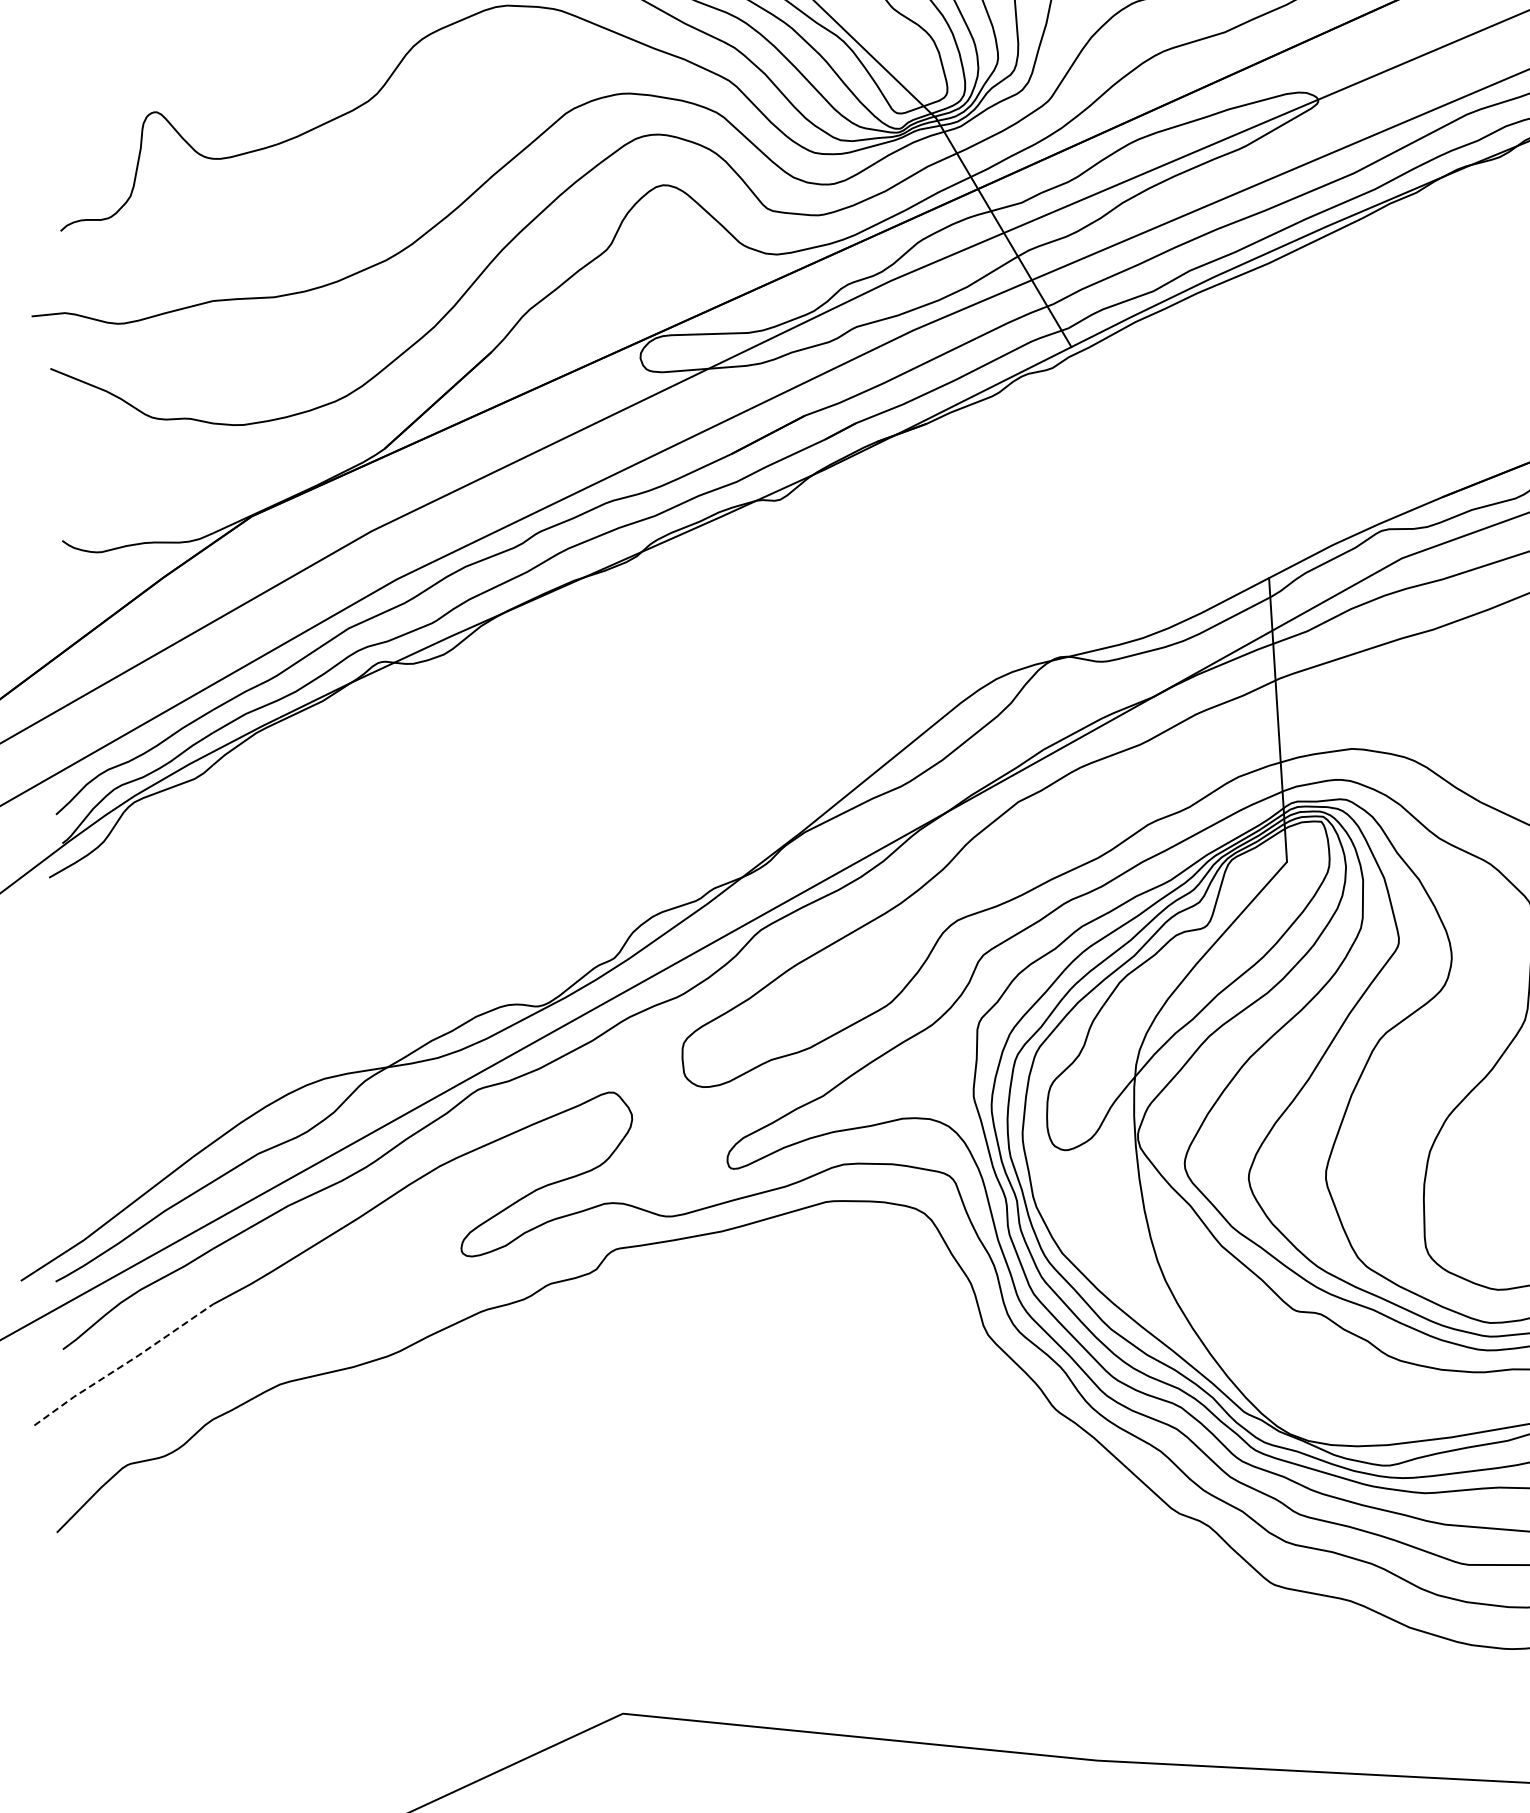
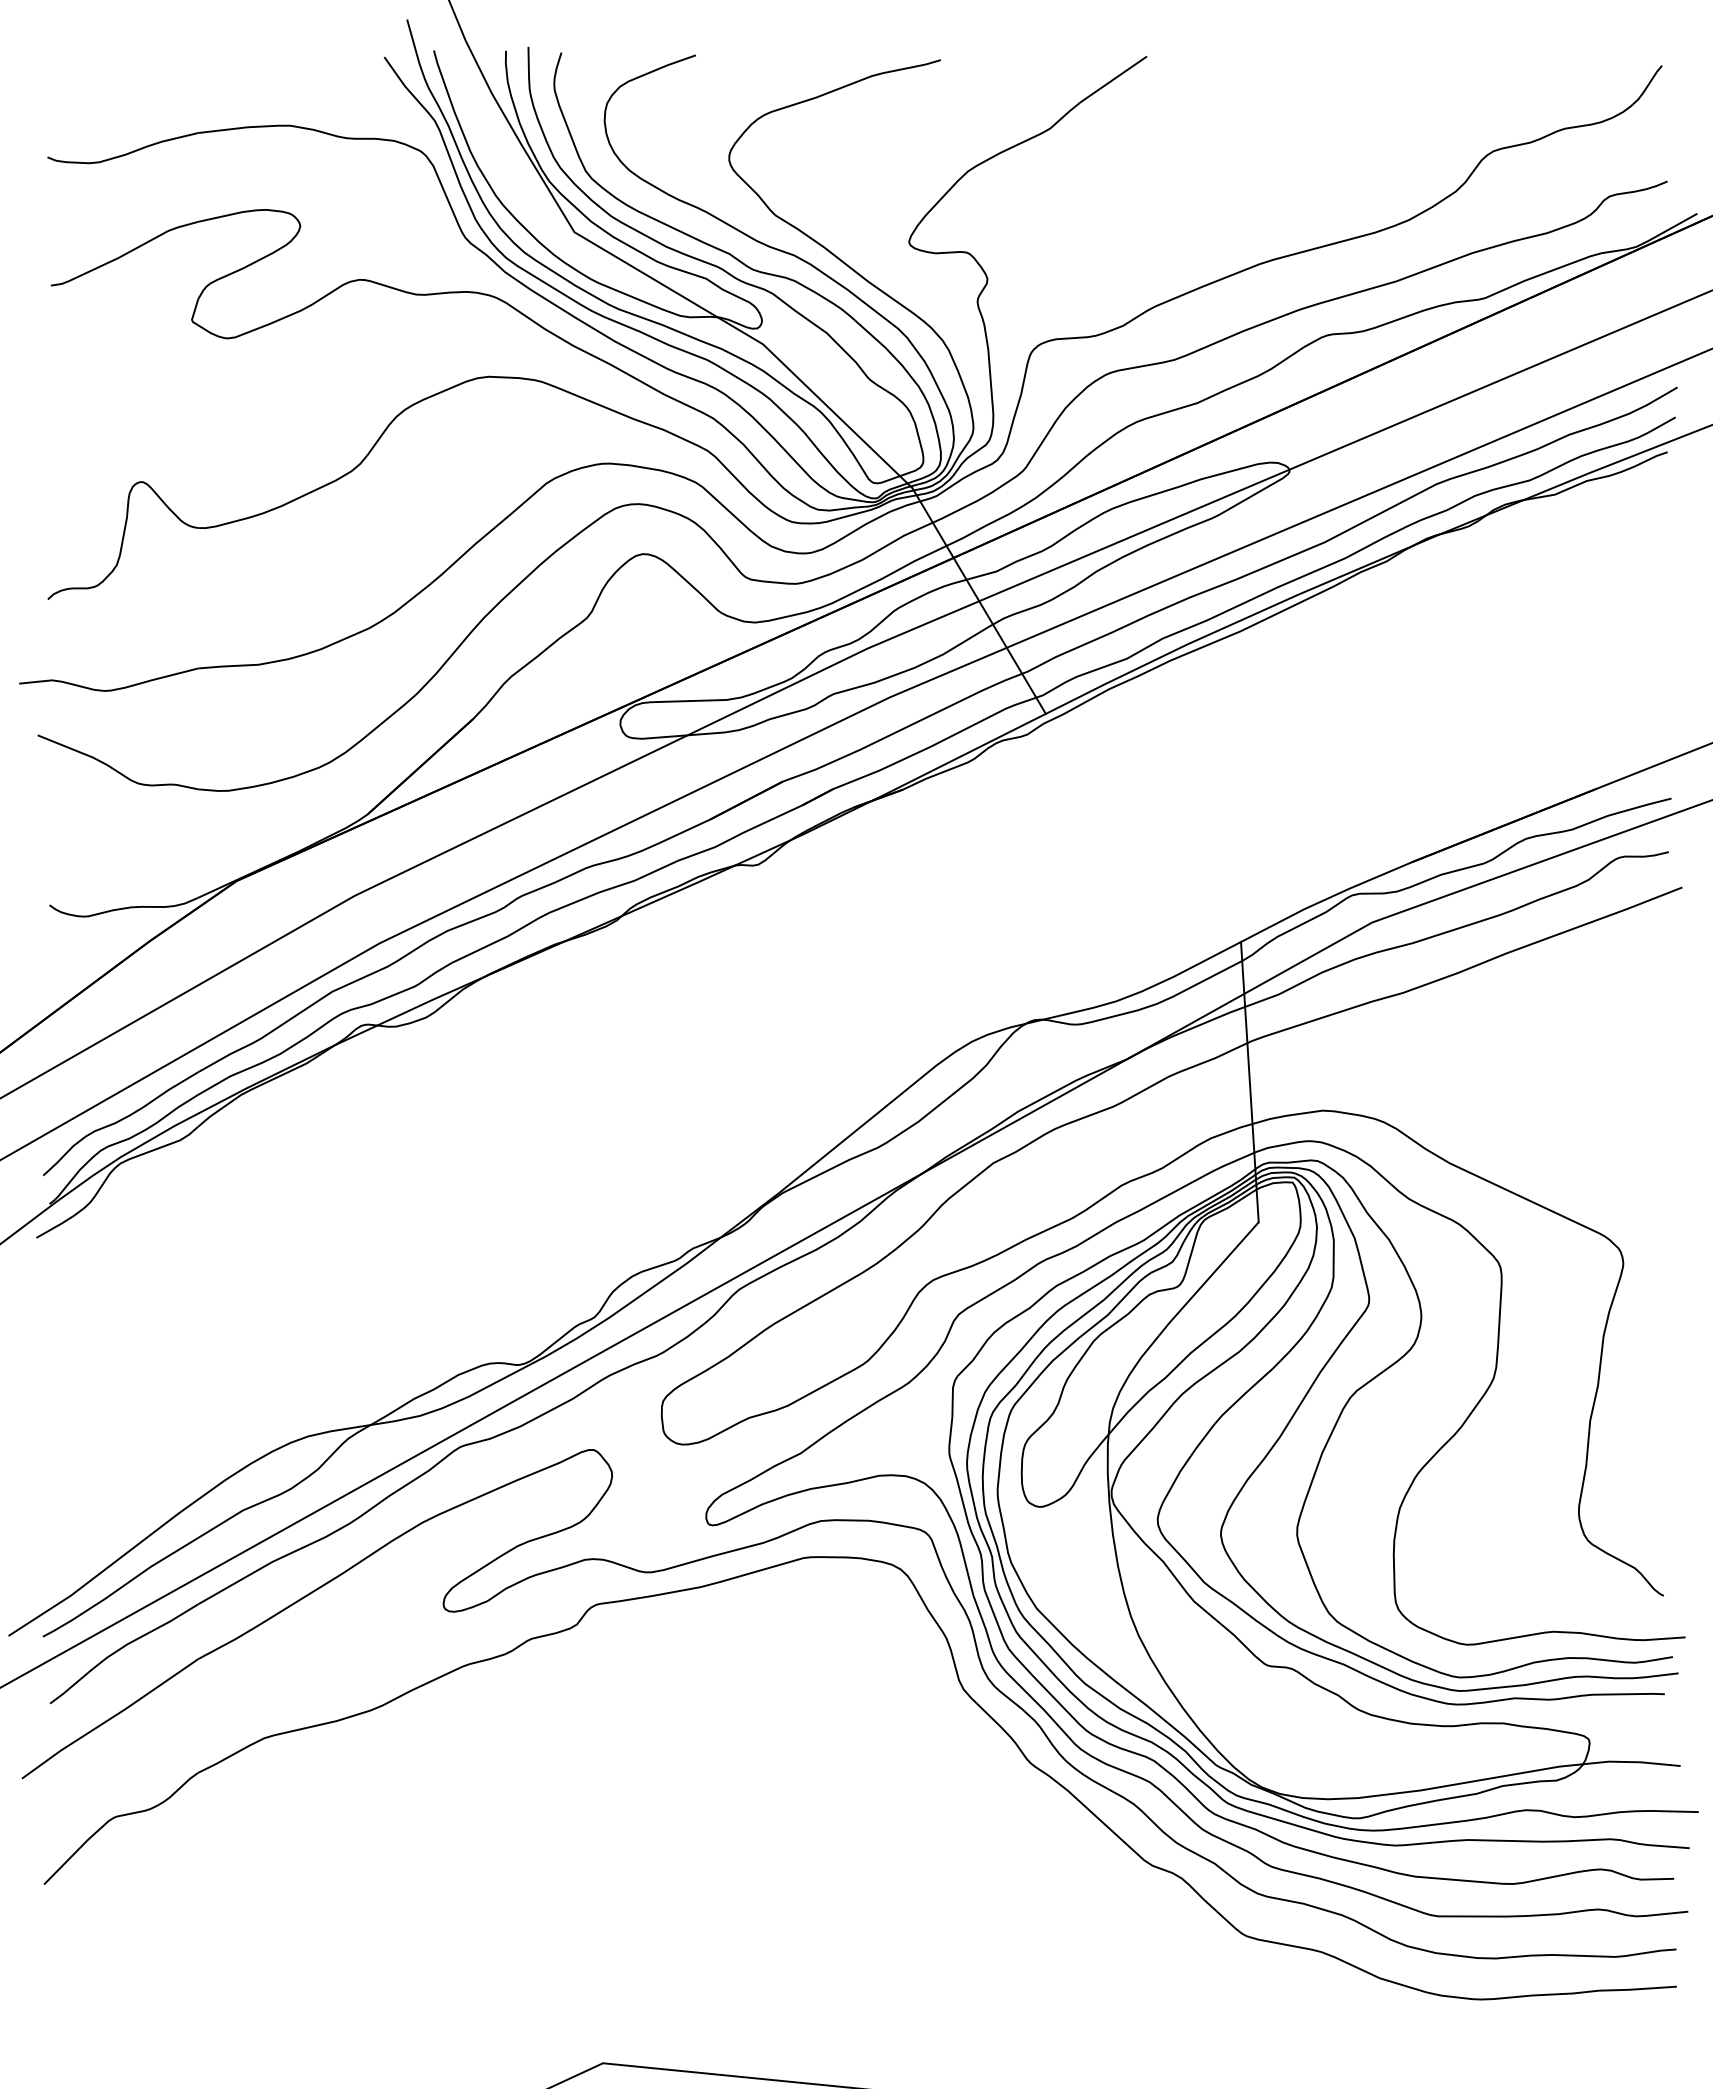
line: (123, 1365) -> (109, 1719), dashed -> solid

